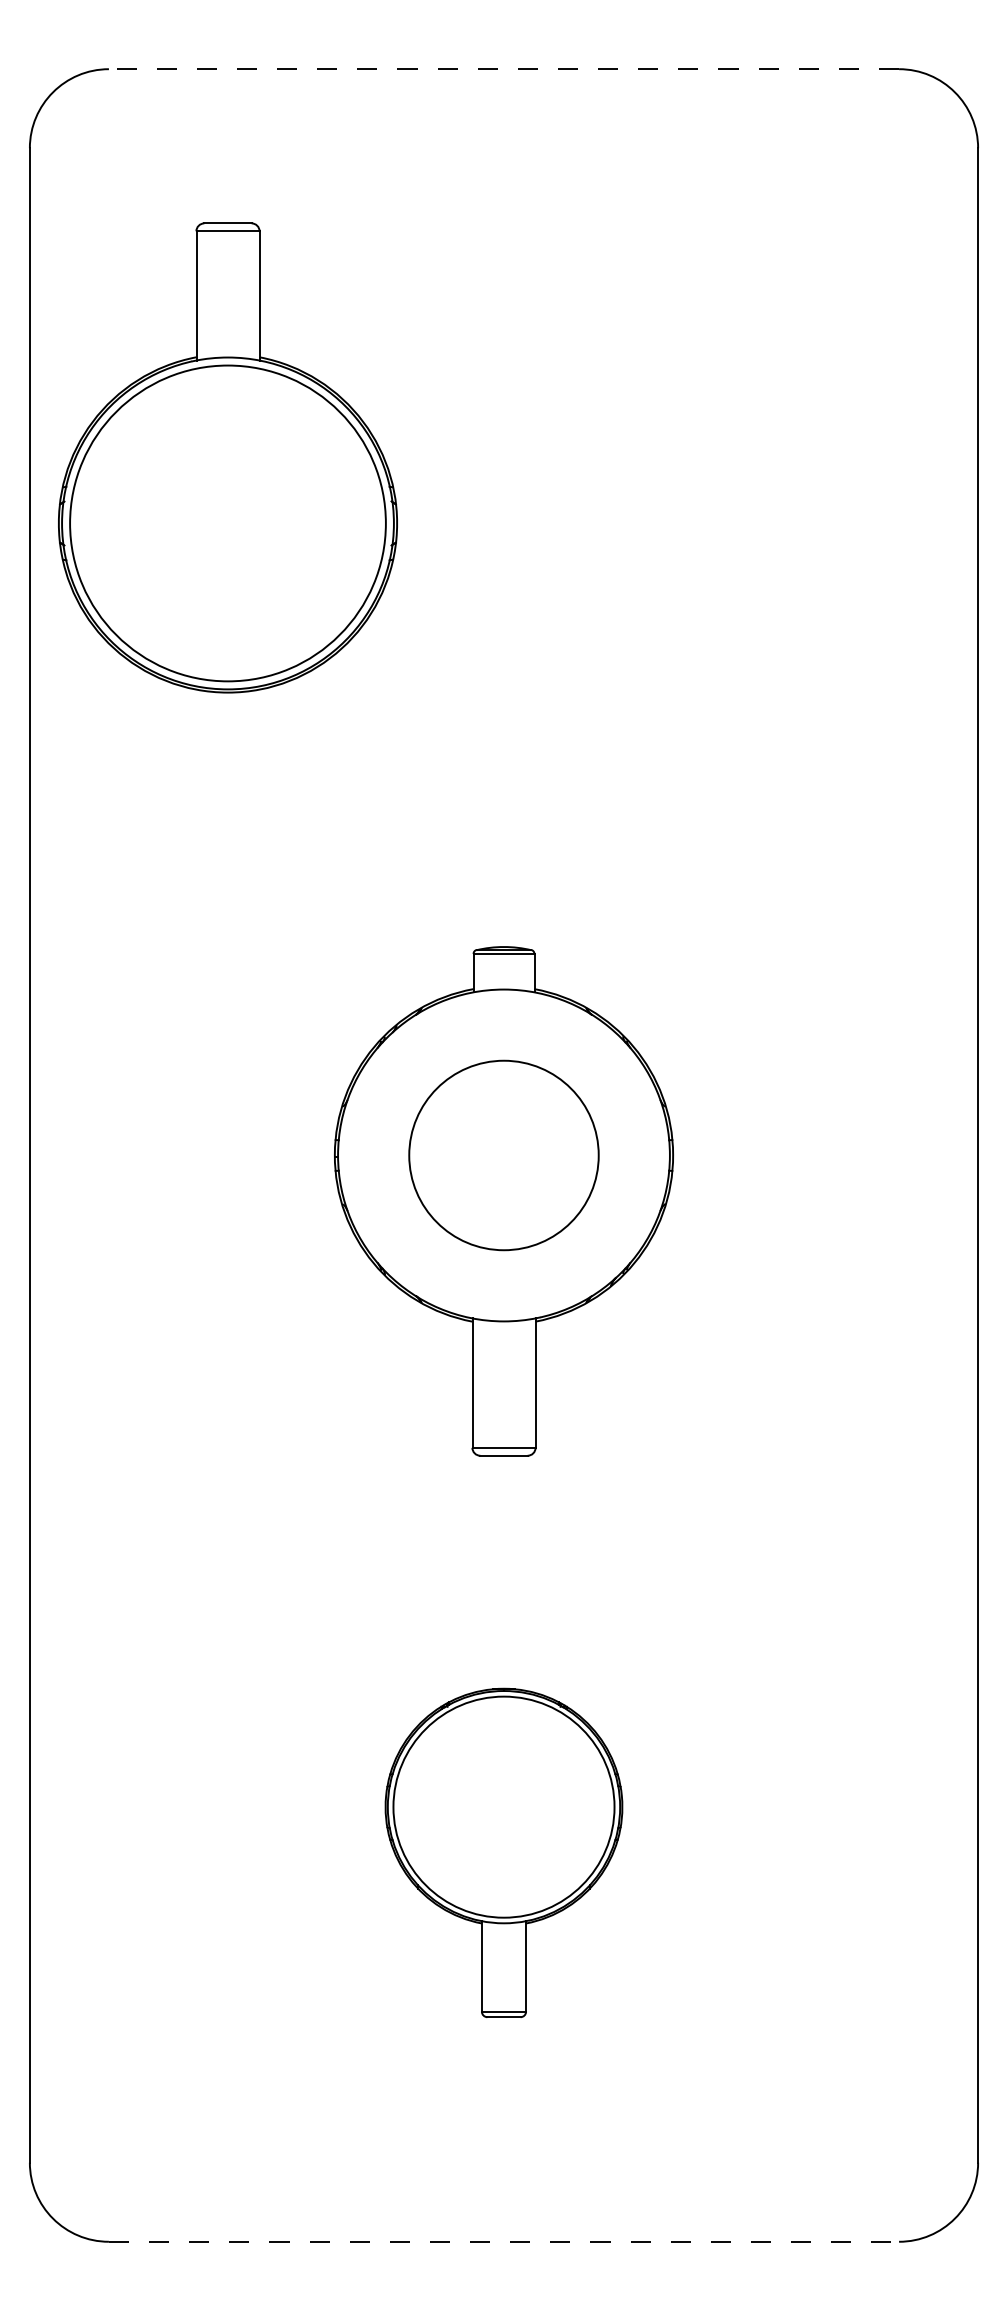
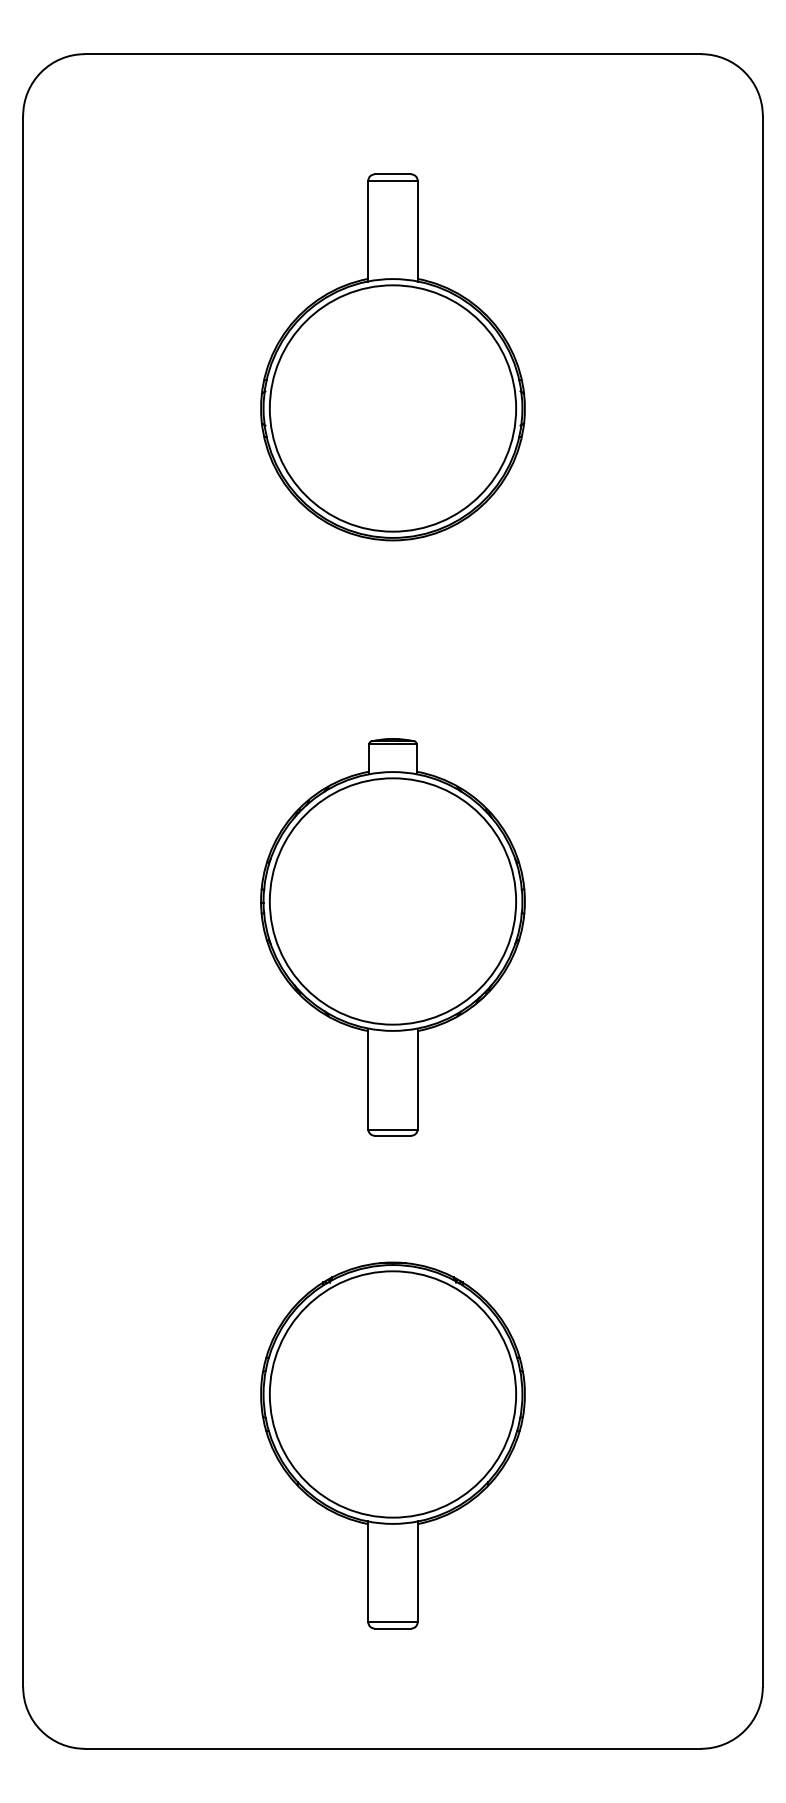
line: (503, 69) -> (392, 54), dashed -> solid
part: (227, 457) -> (392, 357), moved
circle: (503, 1155) -> (392, 901), size x1.67
part: (503, 1852) -> (392, 1445), size x1.43
line: (504, 2241) -> (393, 1748), dashed -> solid

